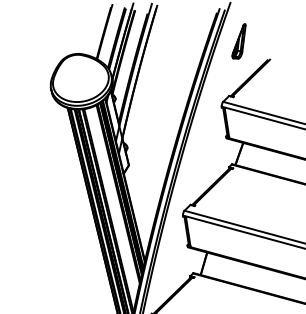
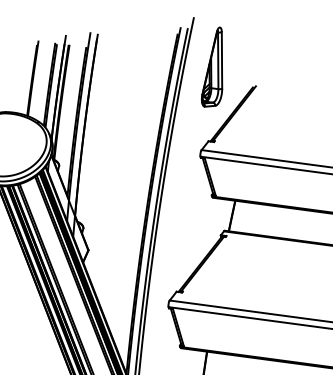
part: (238, 41) -> (211, 67), size x1.67

